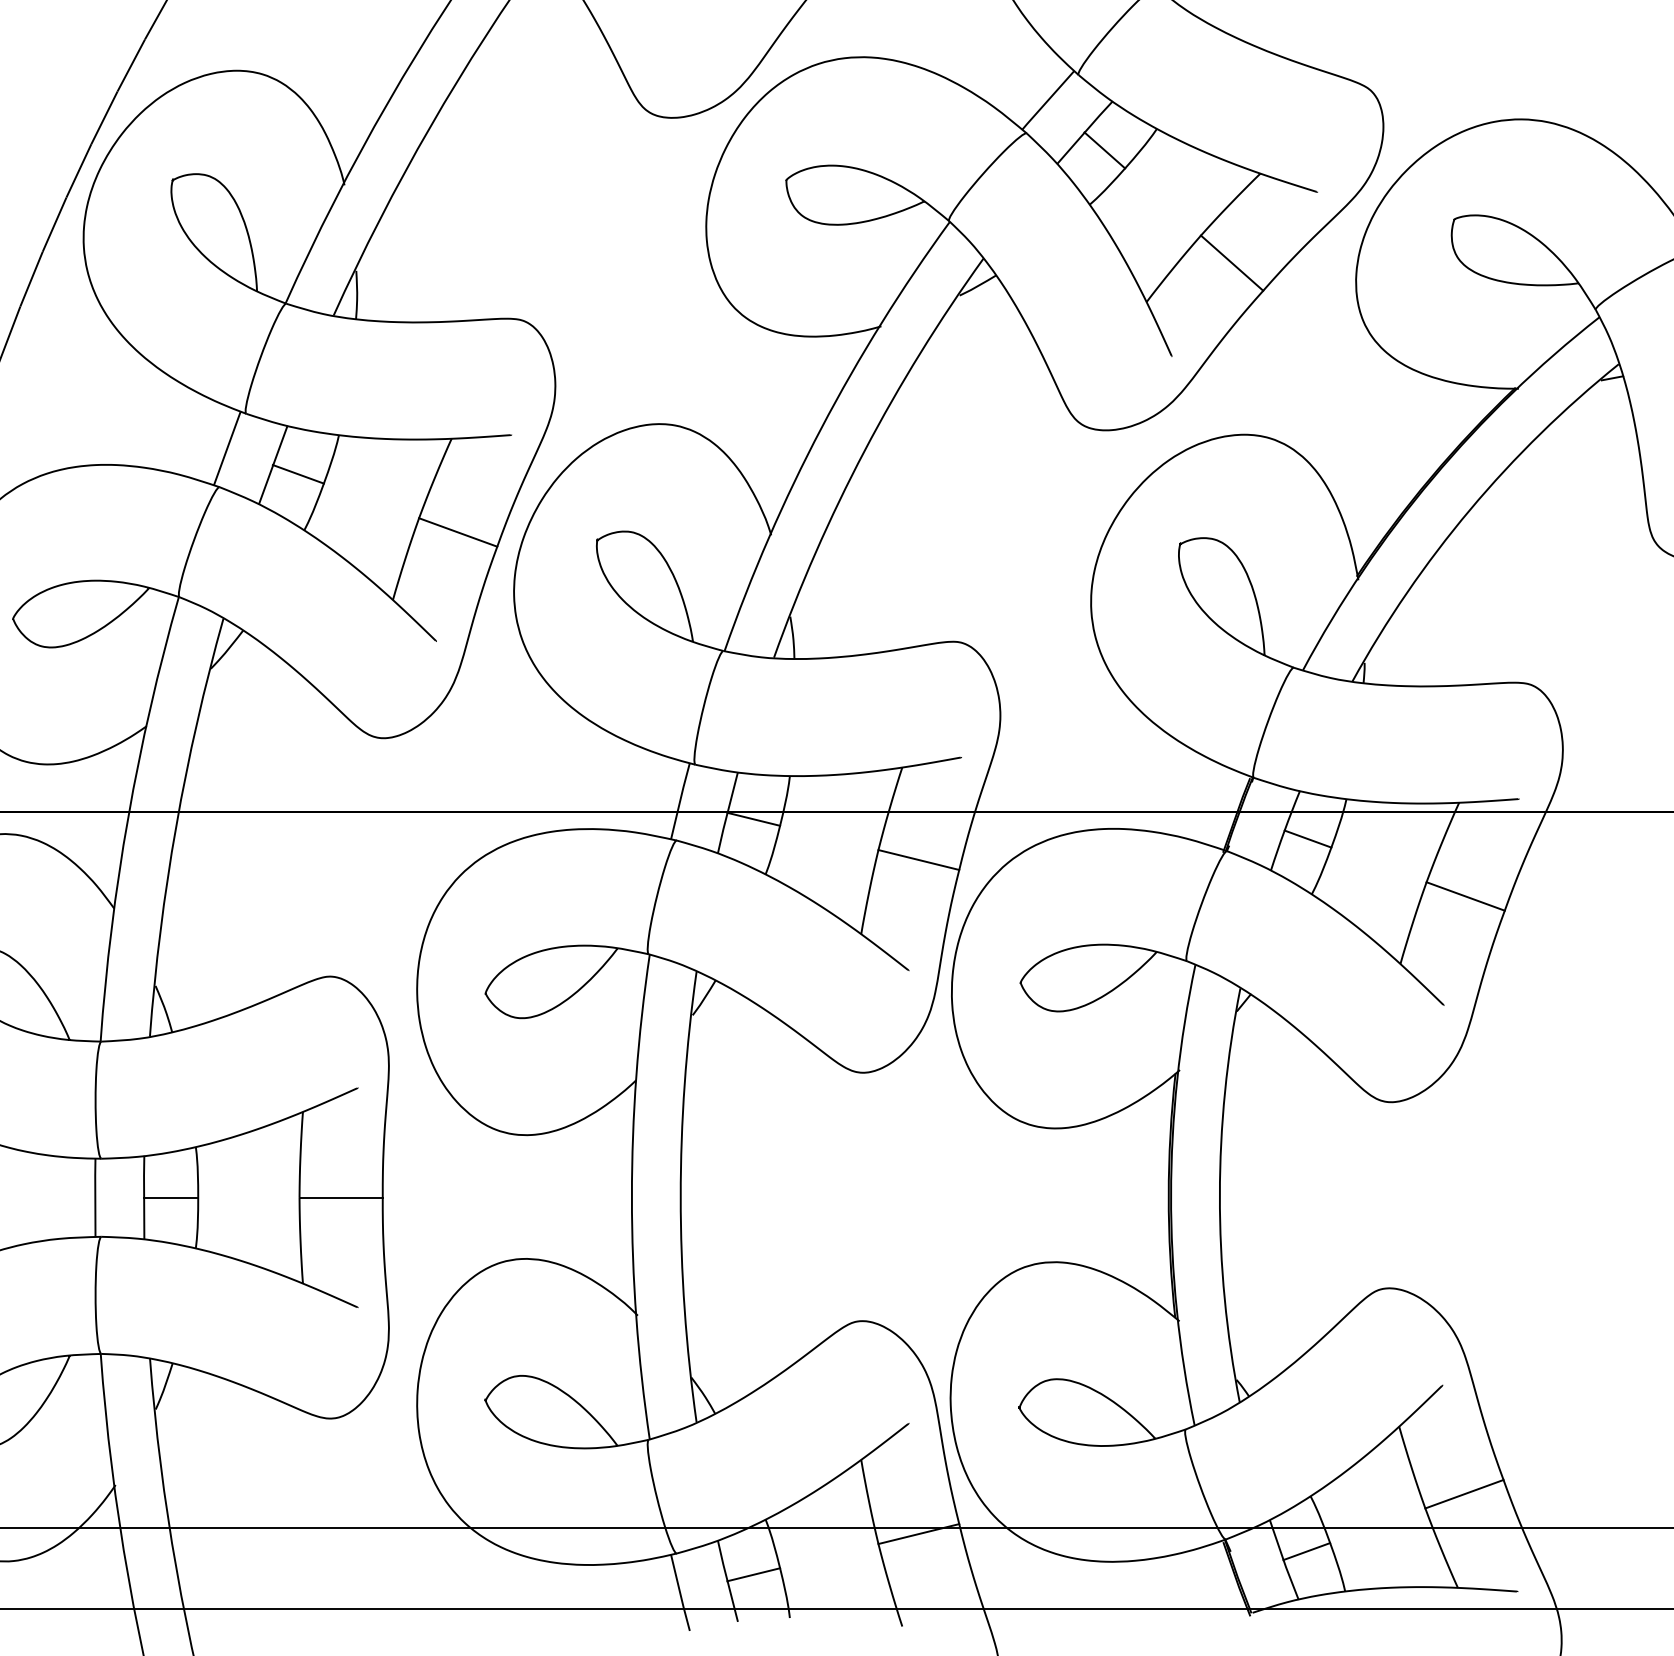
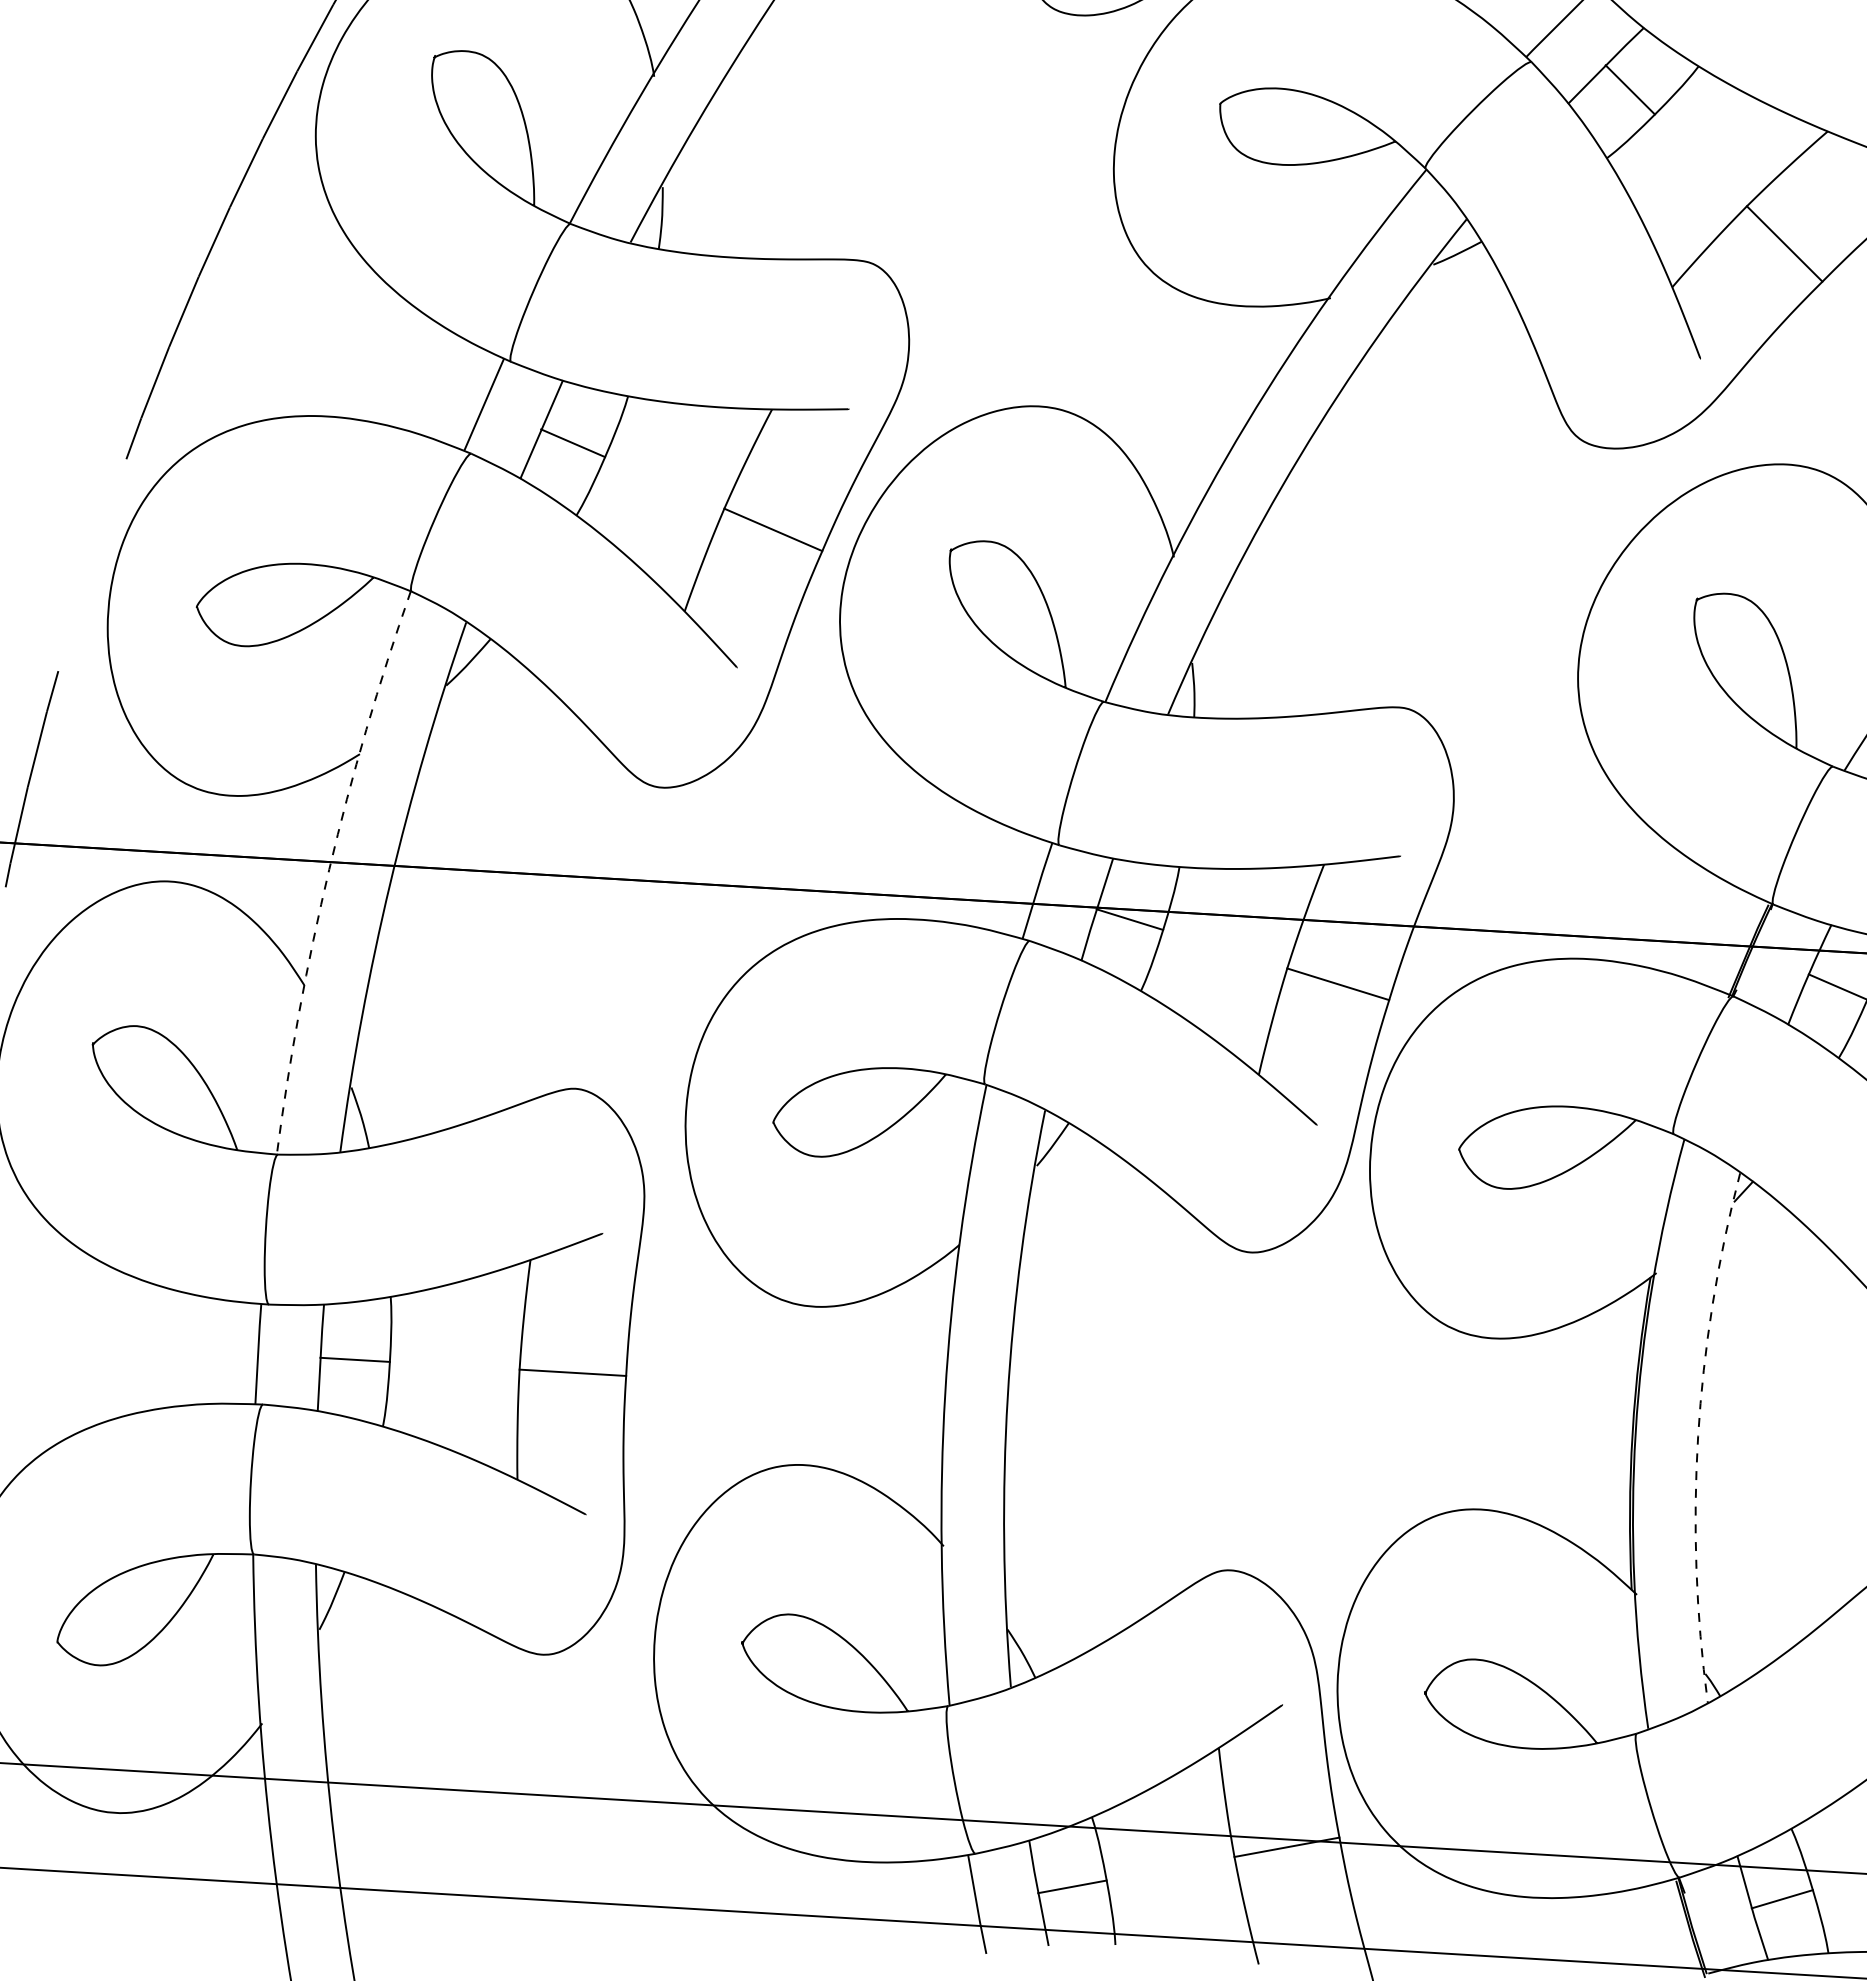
arc: (128, 817) -> (329, 869), solid -> dashed
arc: (1219, 1195) -> (1697, 1436), solid -> dashed

